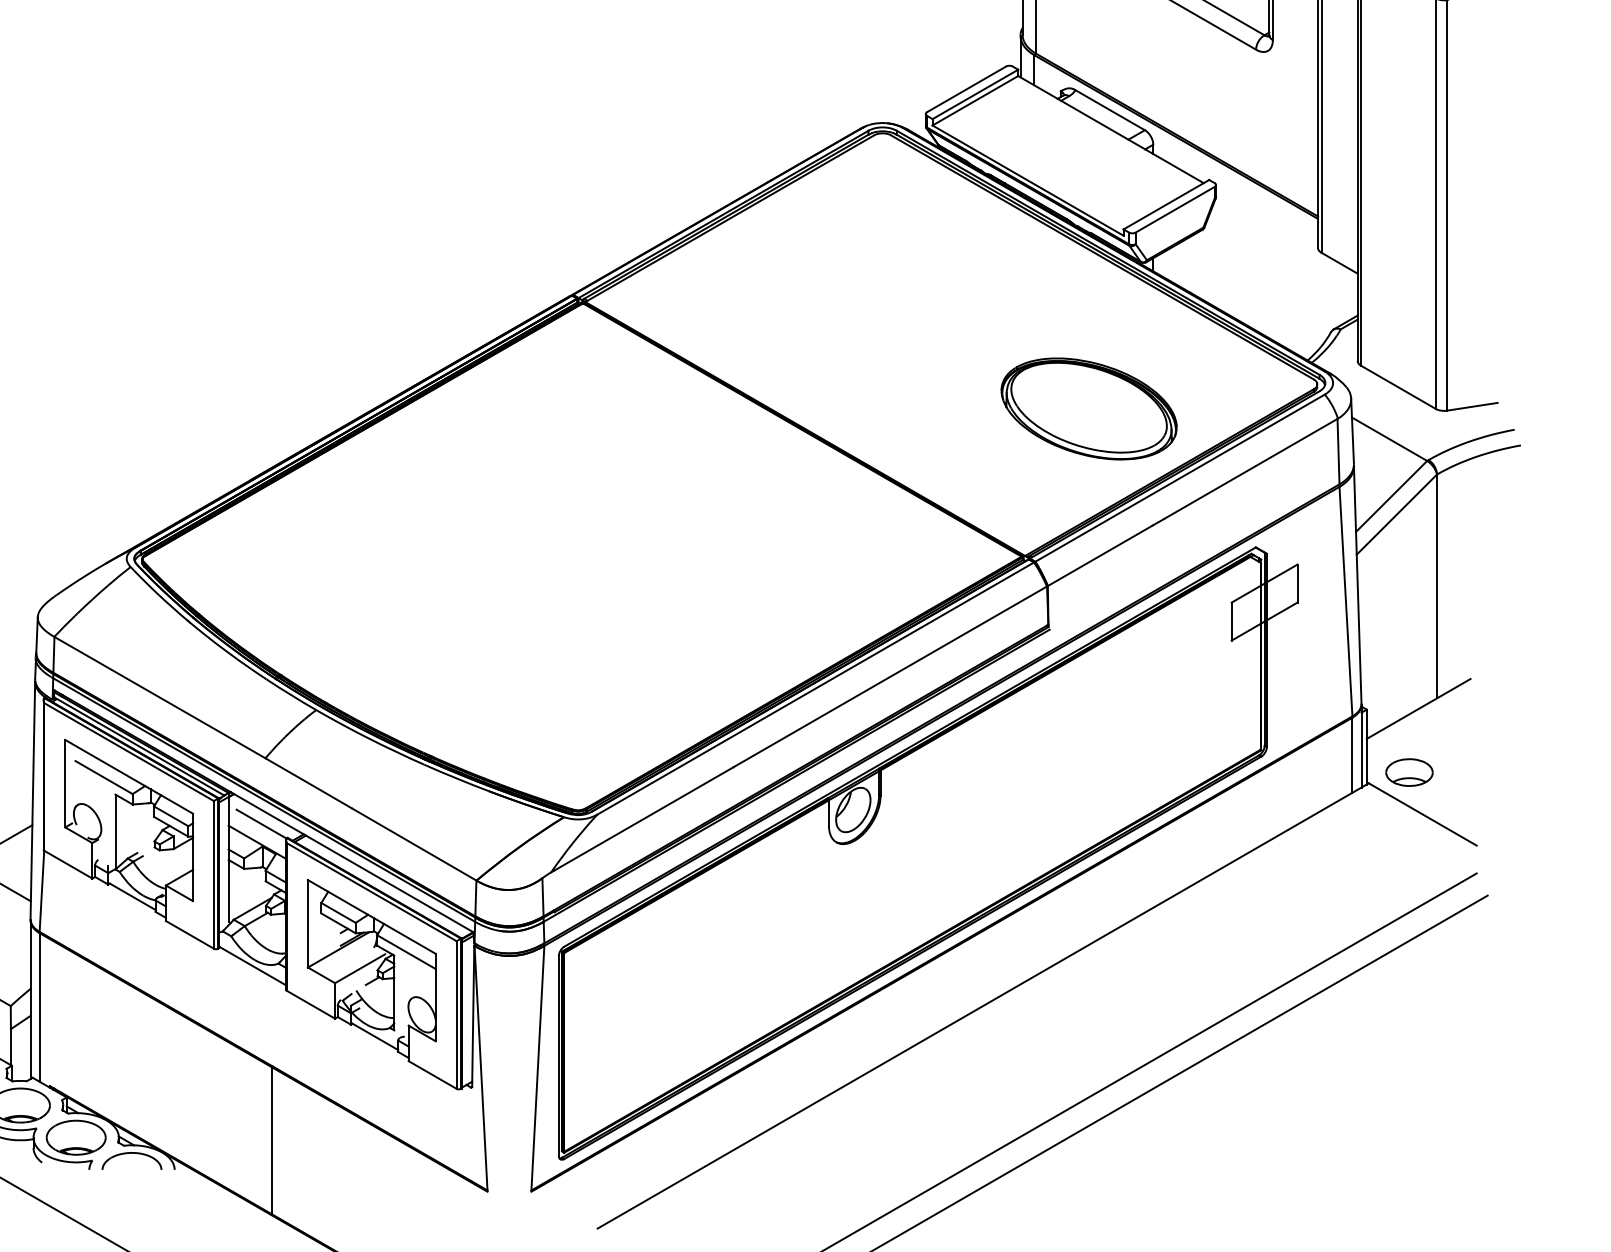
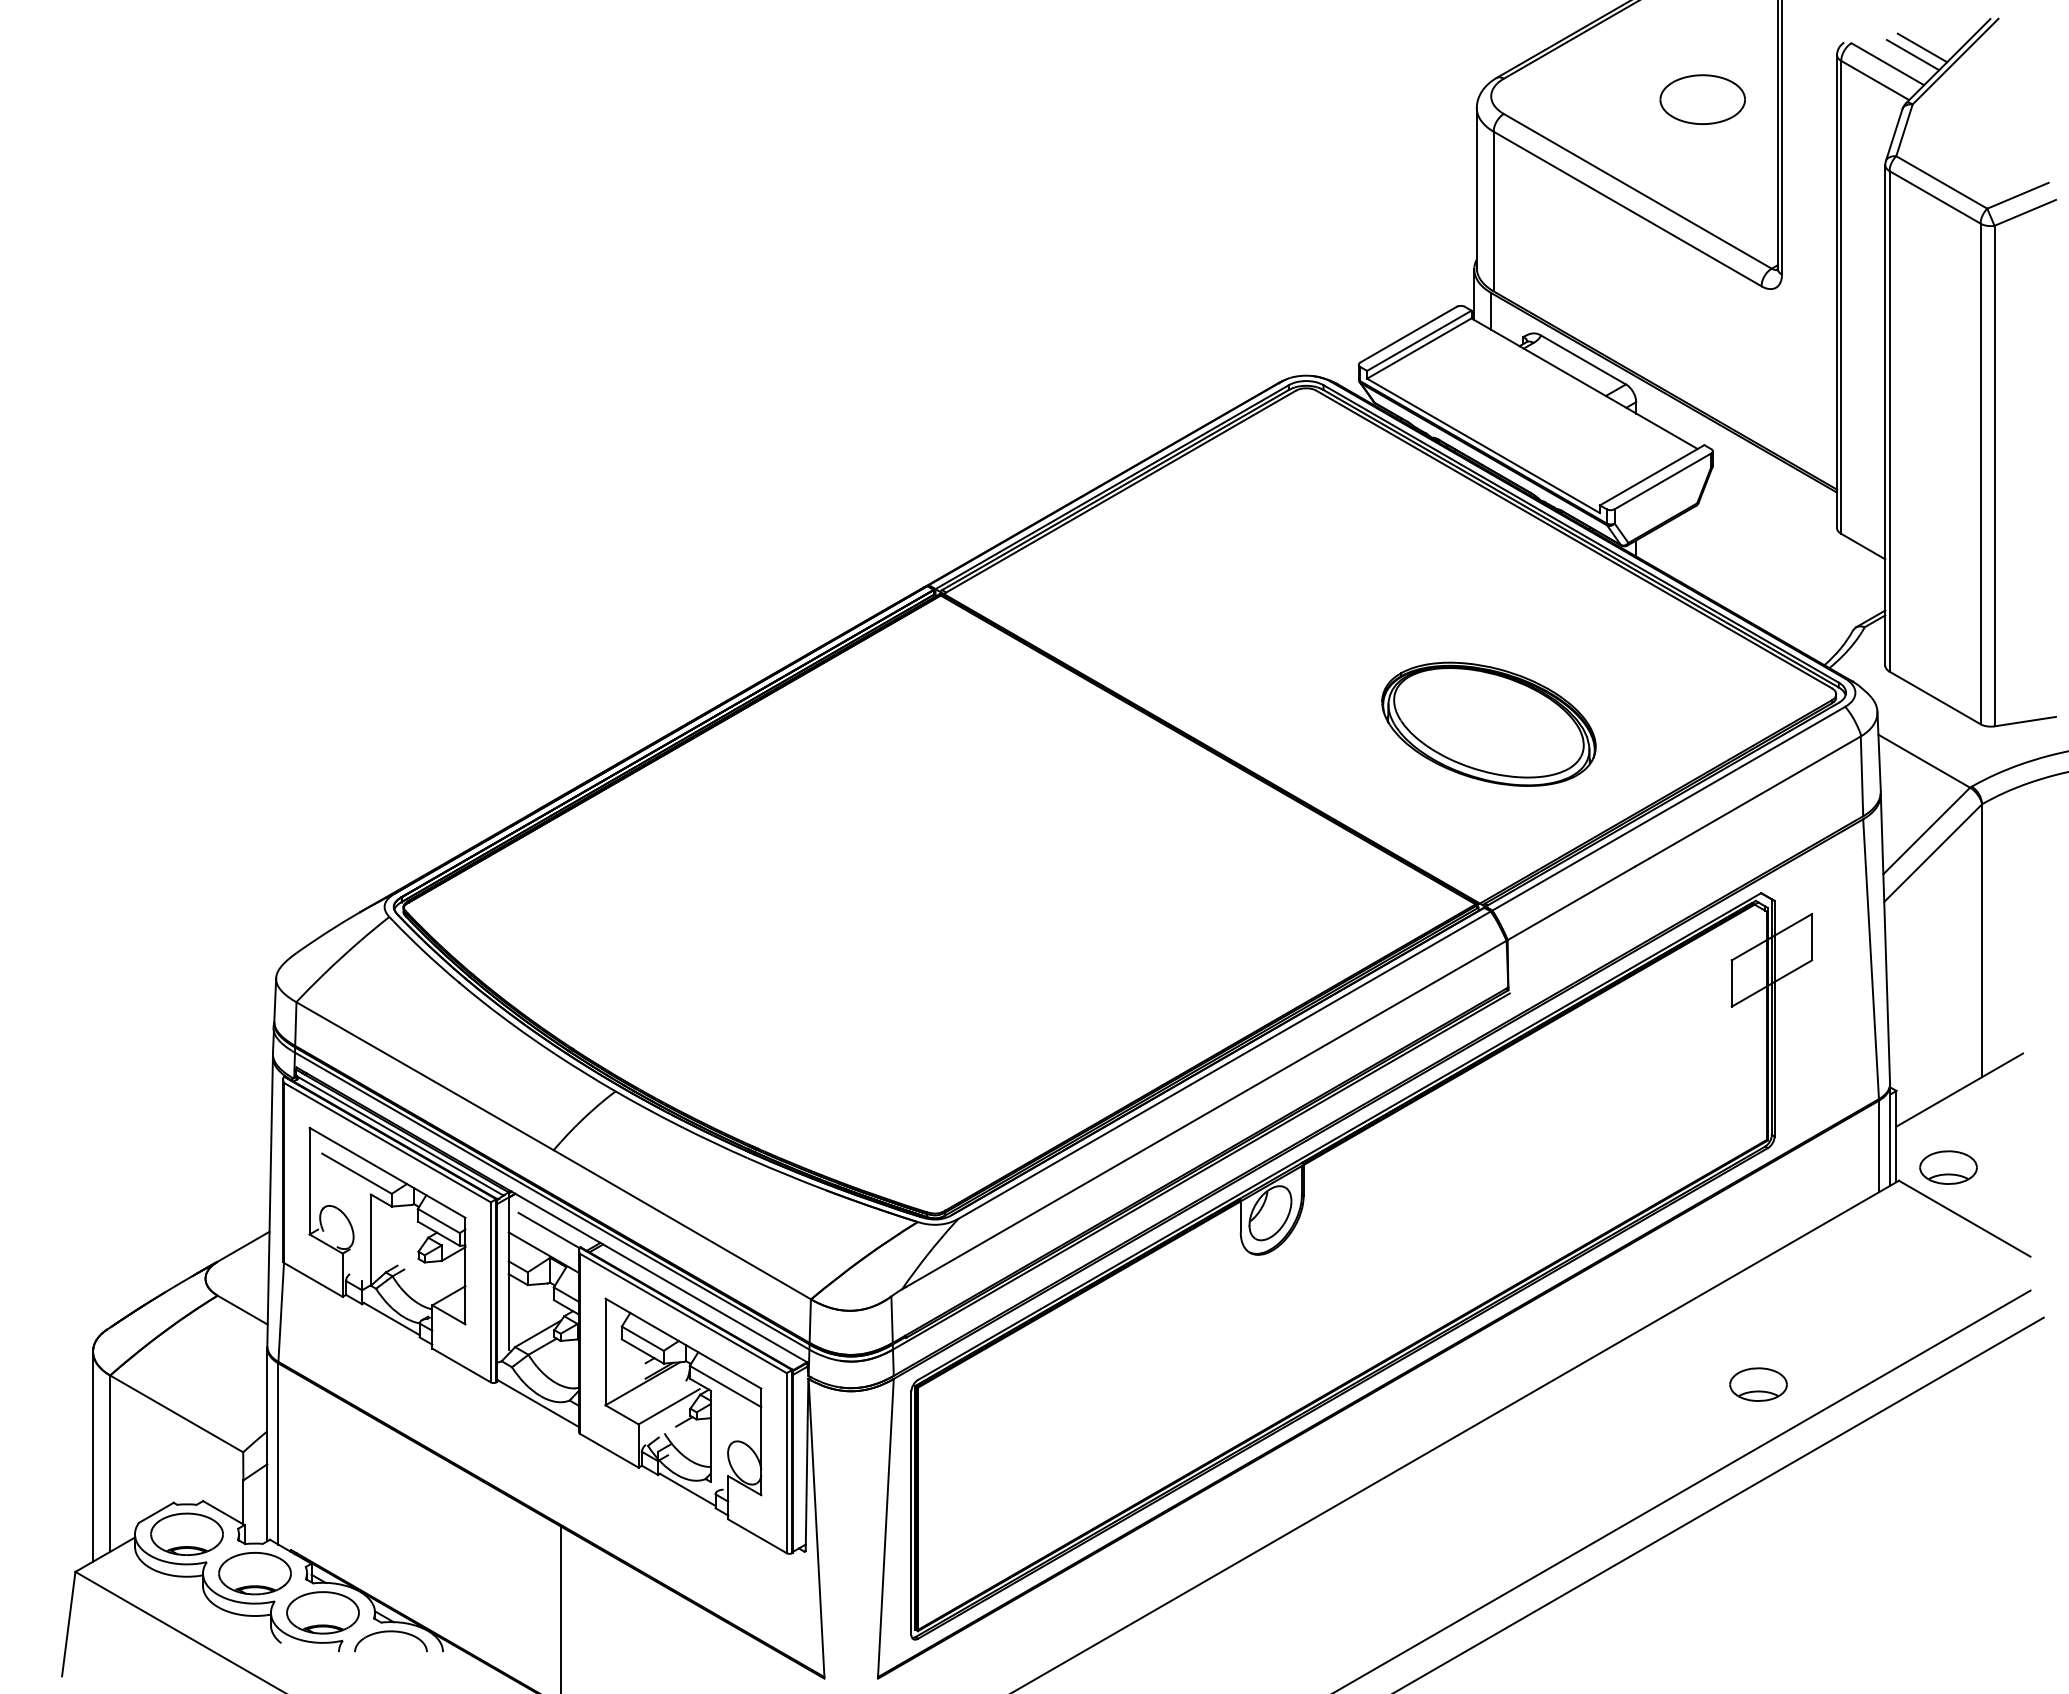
part: (1088, 408) -> (1488, 723), moved
part: (1253, 950) -> (1758, 1384), added

